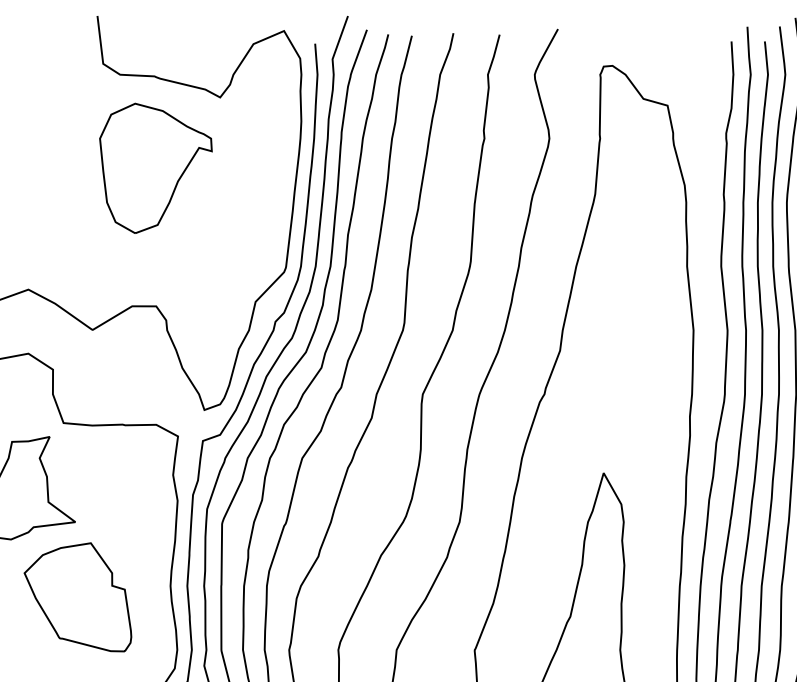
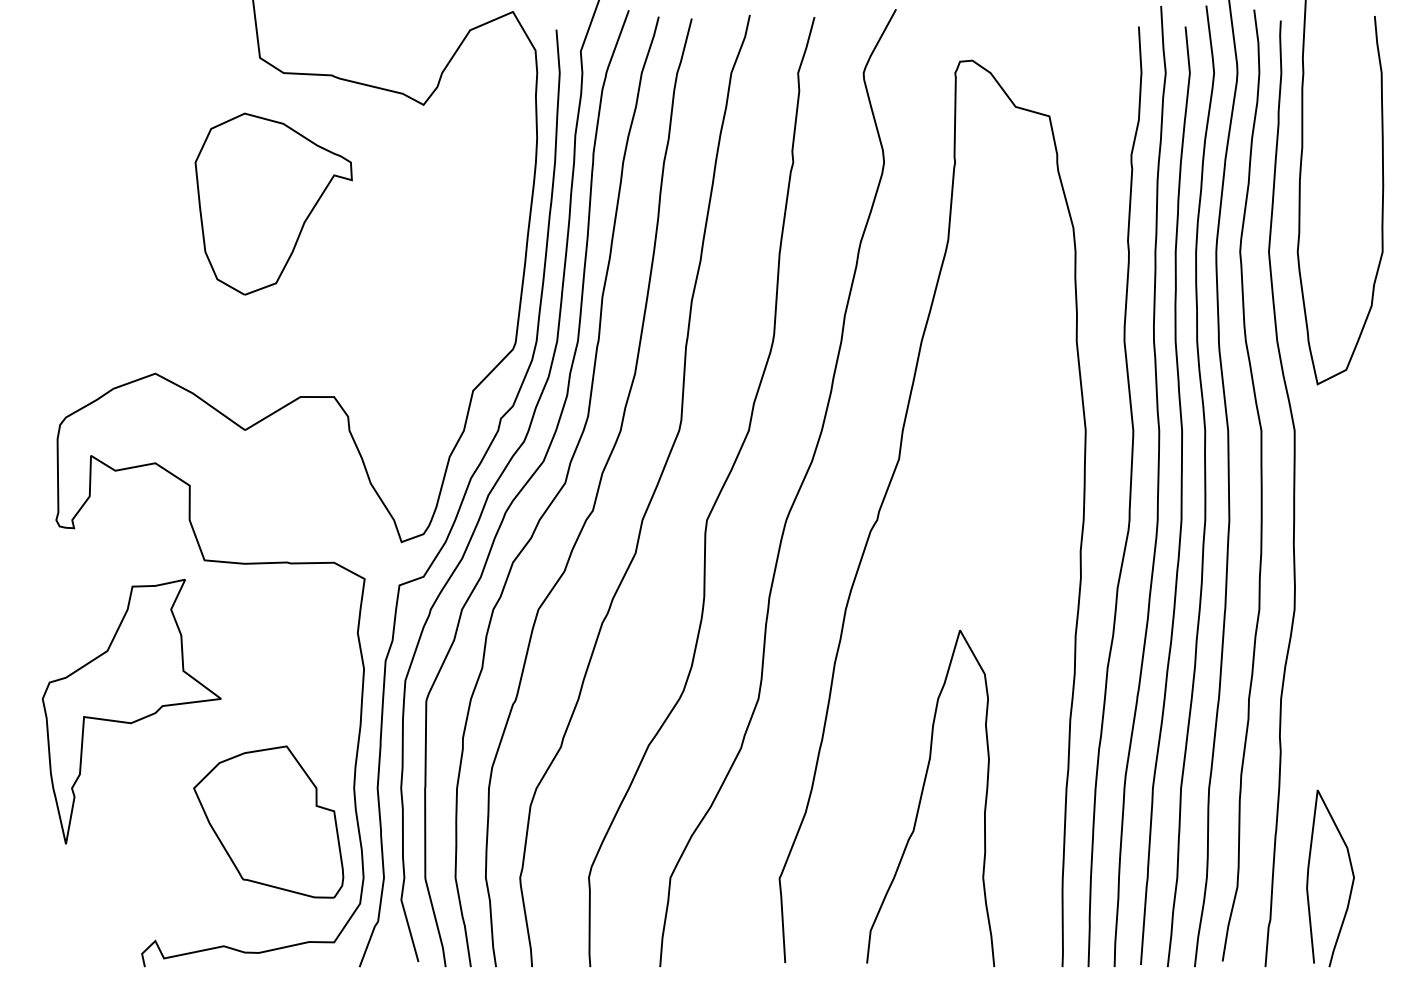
part: (155, 167) -> (273, 203), moved
part: (77, 596) -> (268, 821), moved

